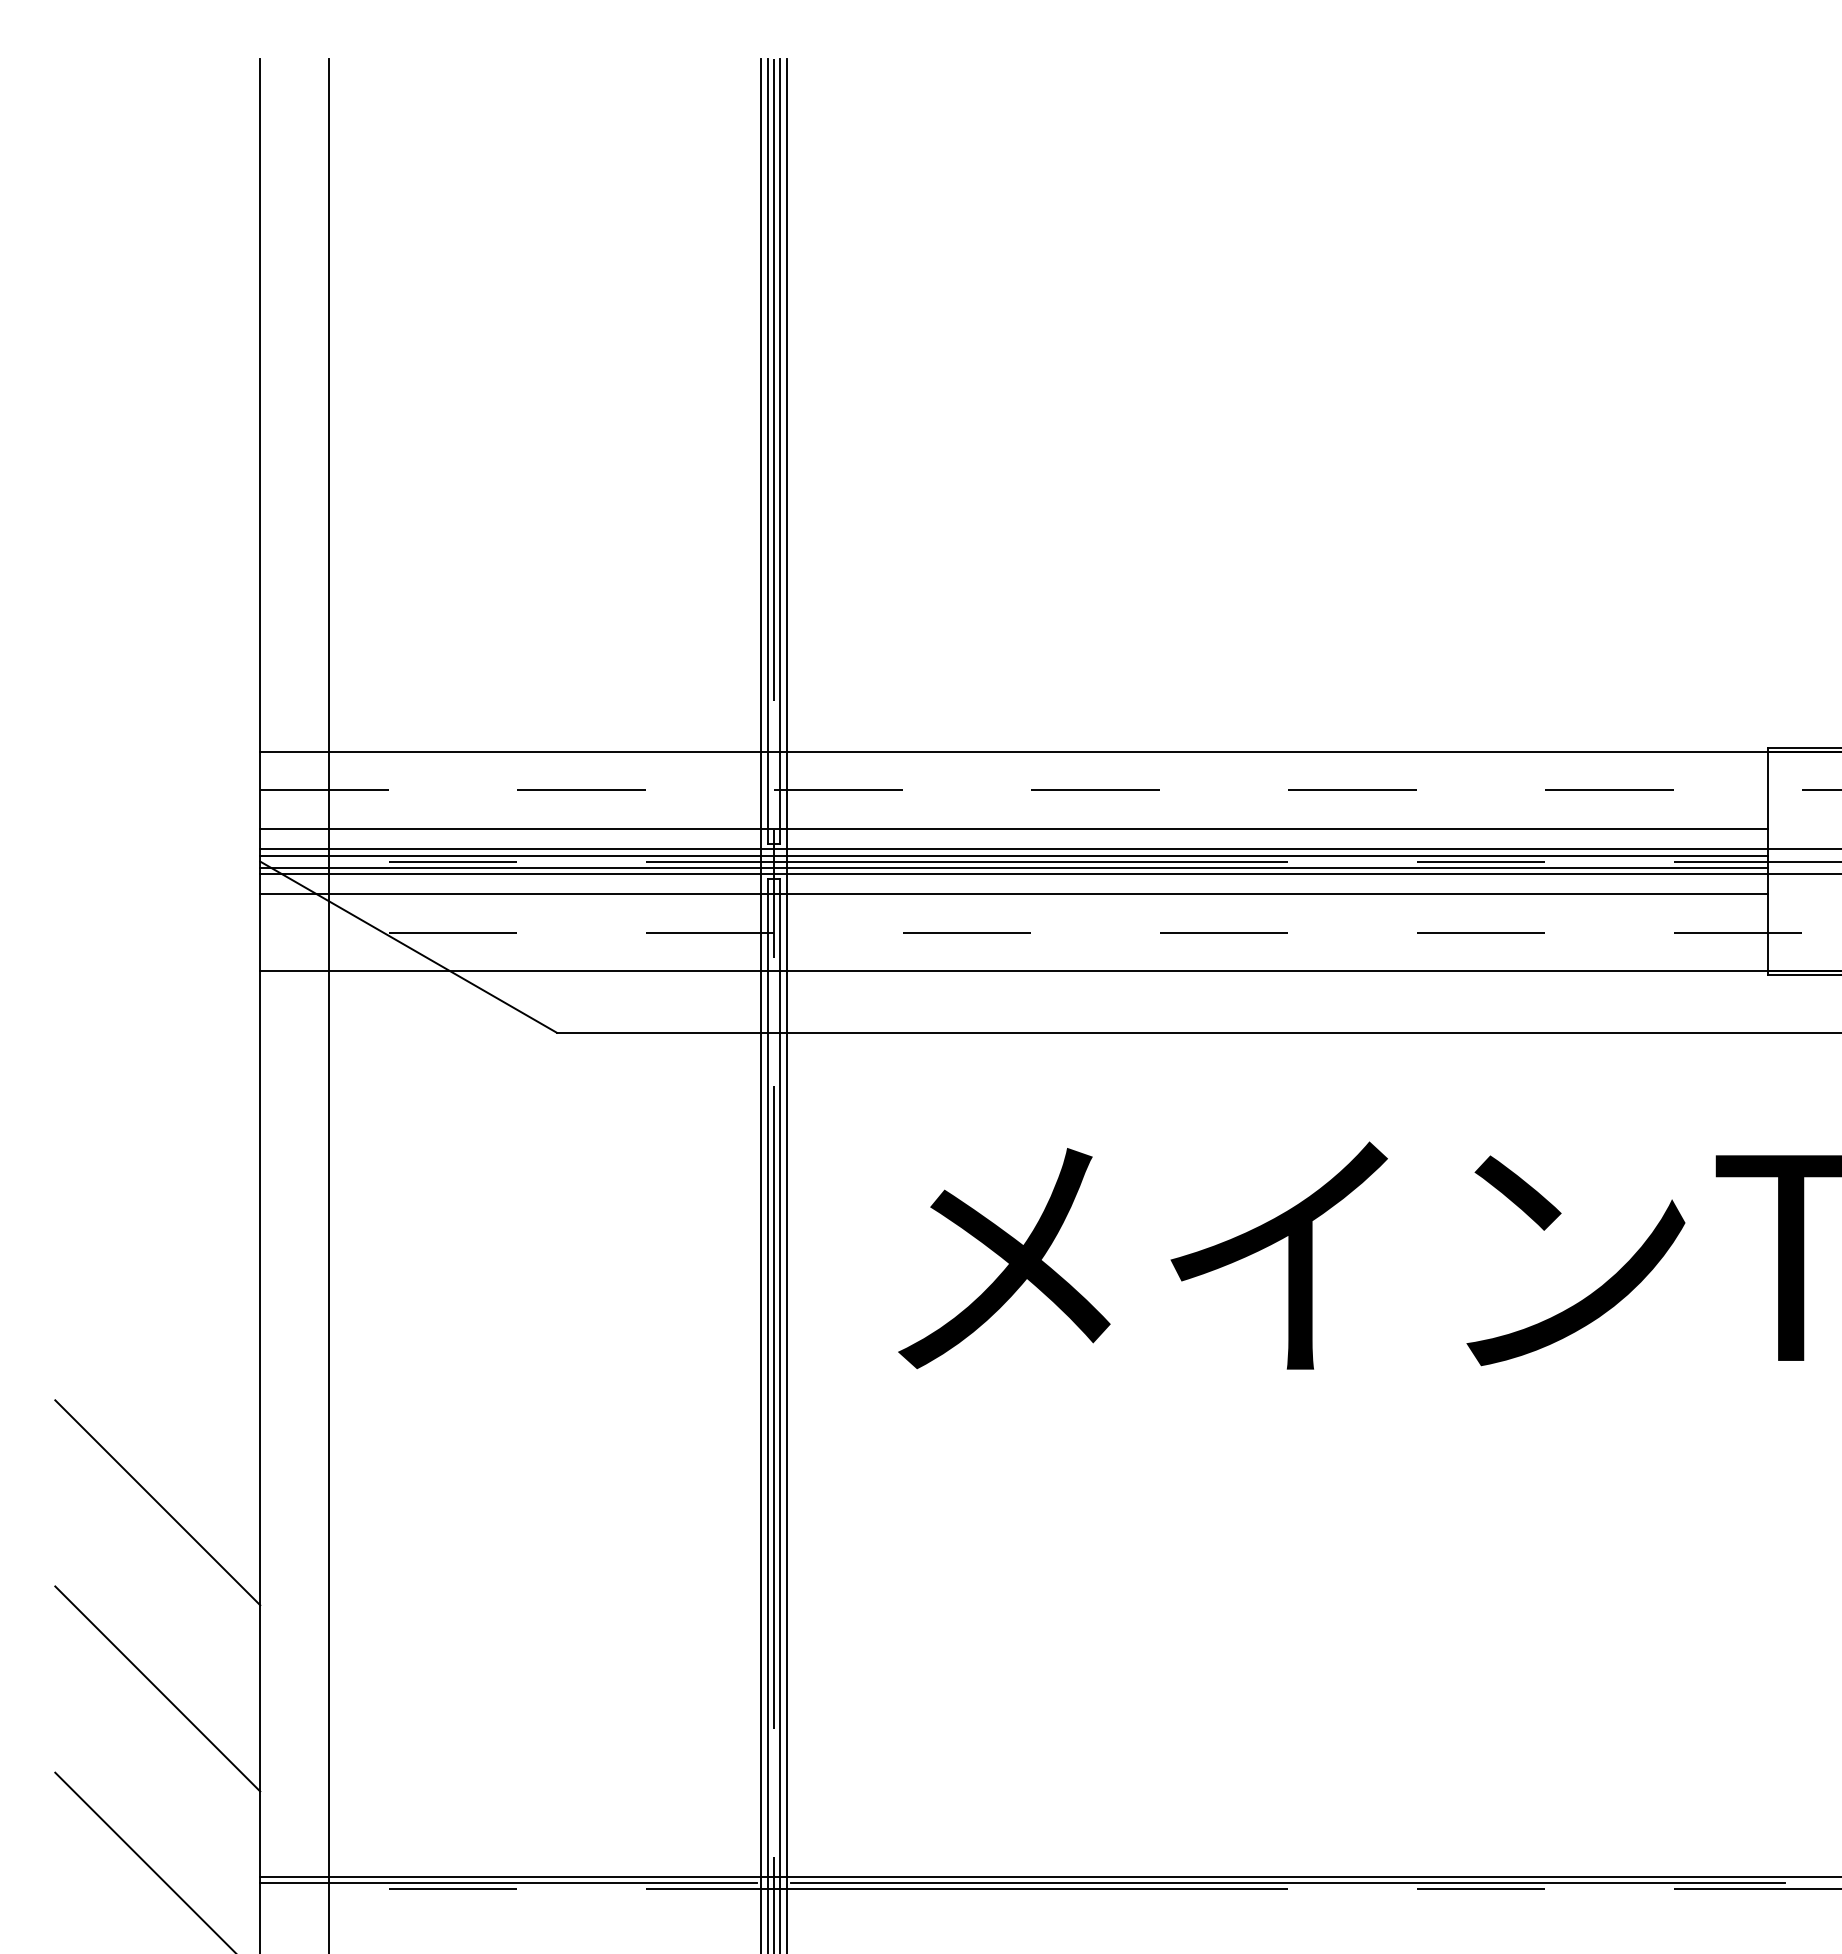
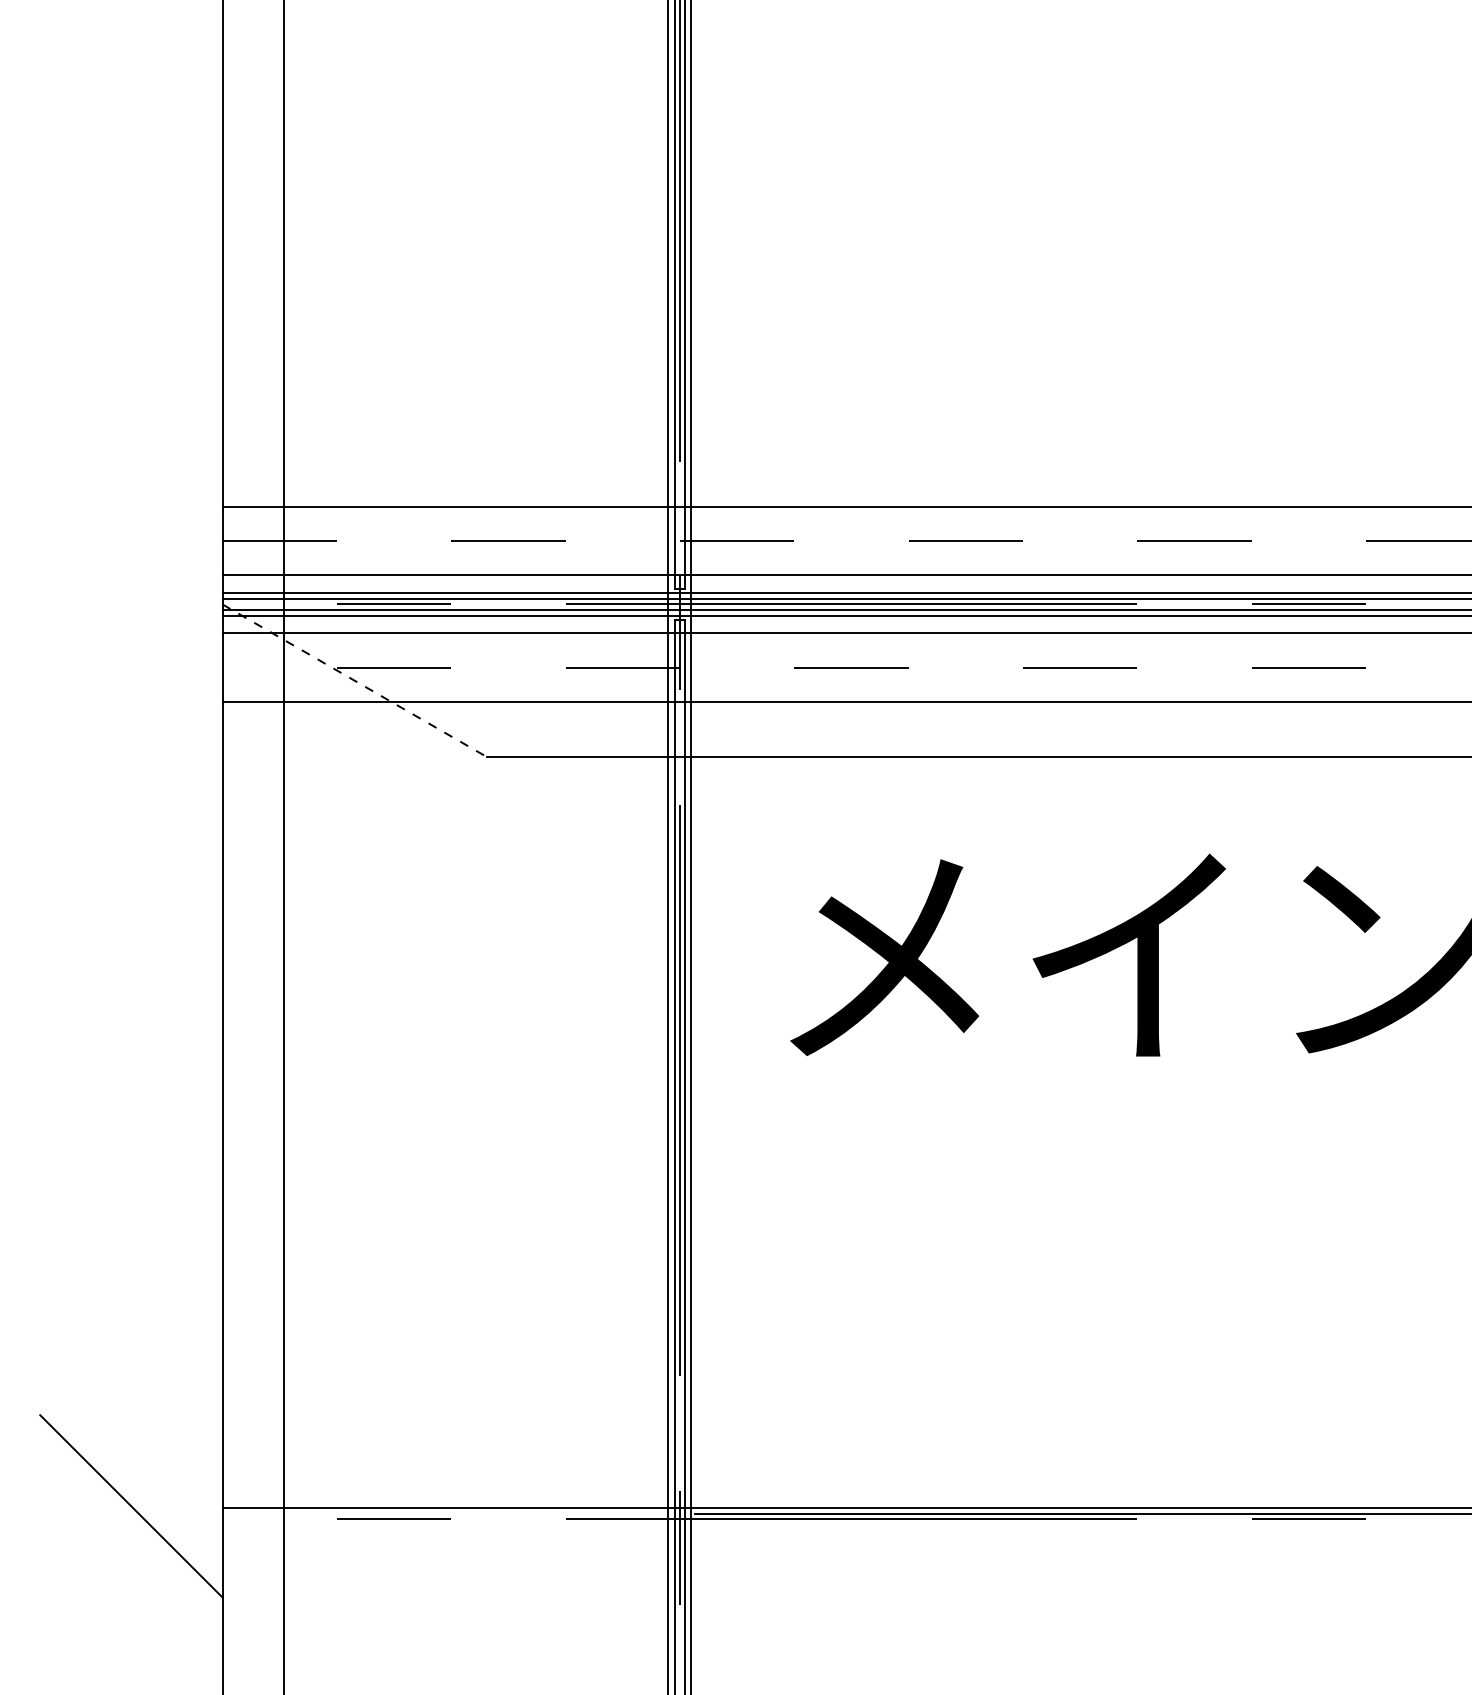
line: (409, 947) -> (355, 680), solid -> dashed
line: (157, 1502) -> (131, 1174), removed
line: (157, 1688) -> (131, 1340), removed
line: (508, 1883) -> (443, 1513), removed

